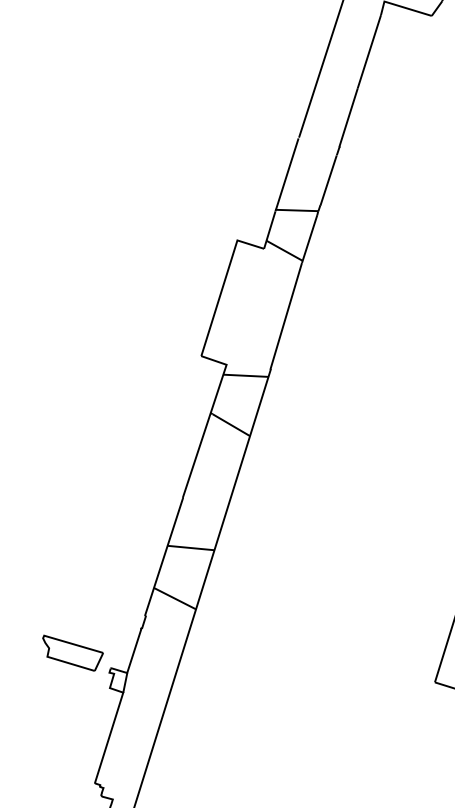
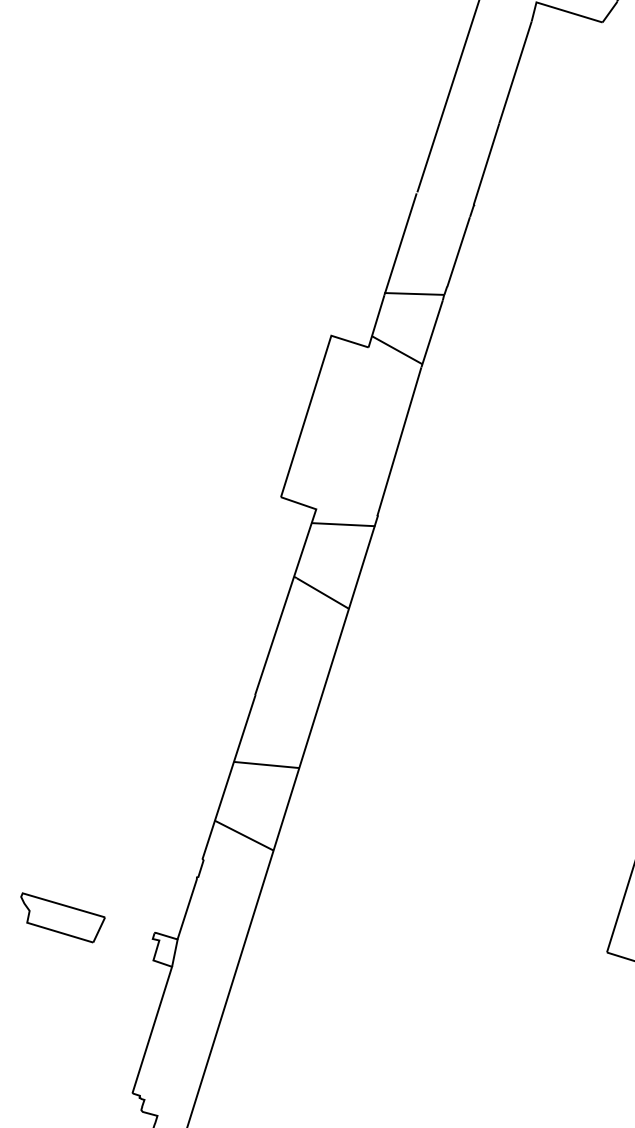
part: (72, 653) -> (62, 917), moved

